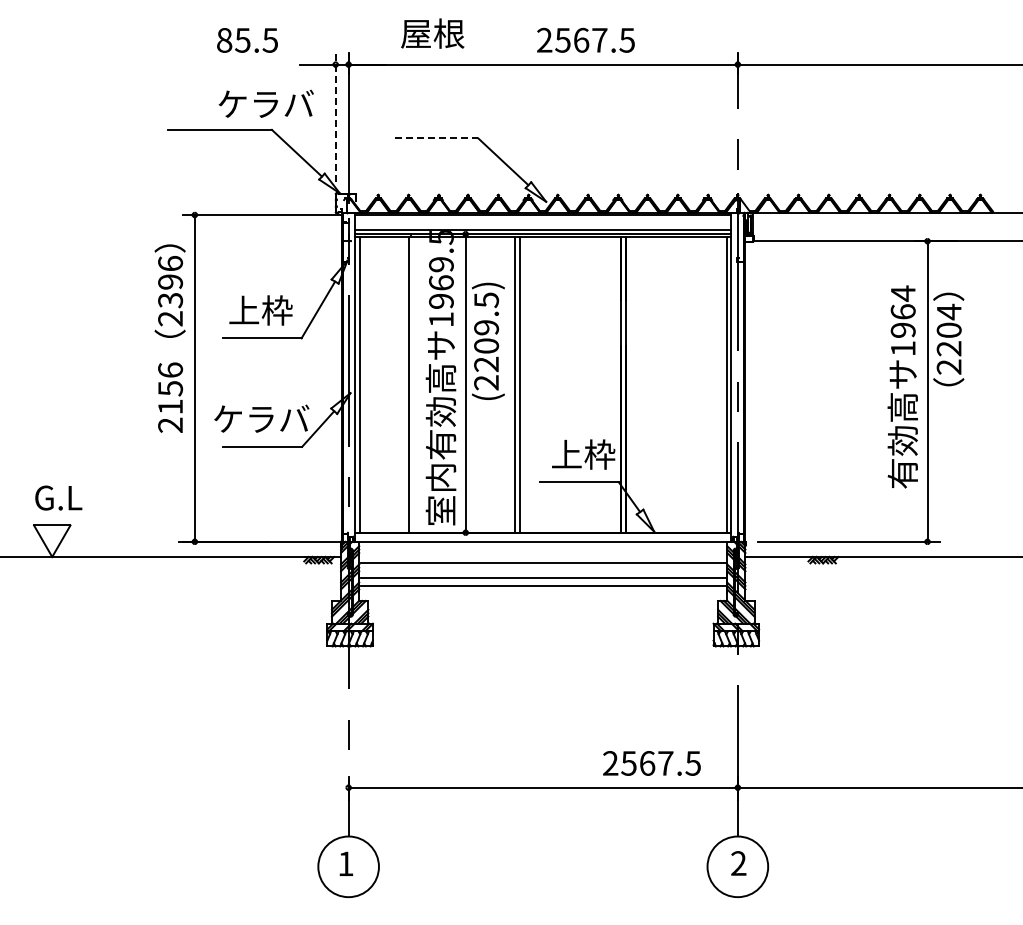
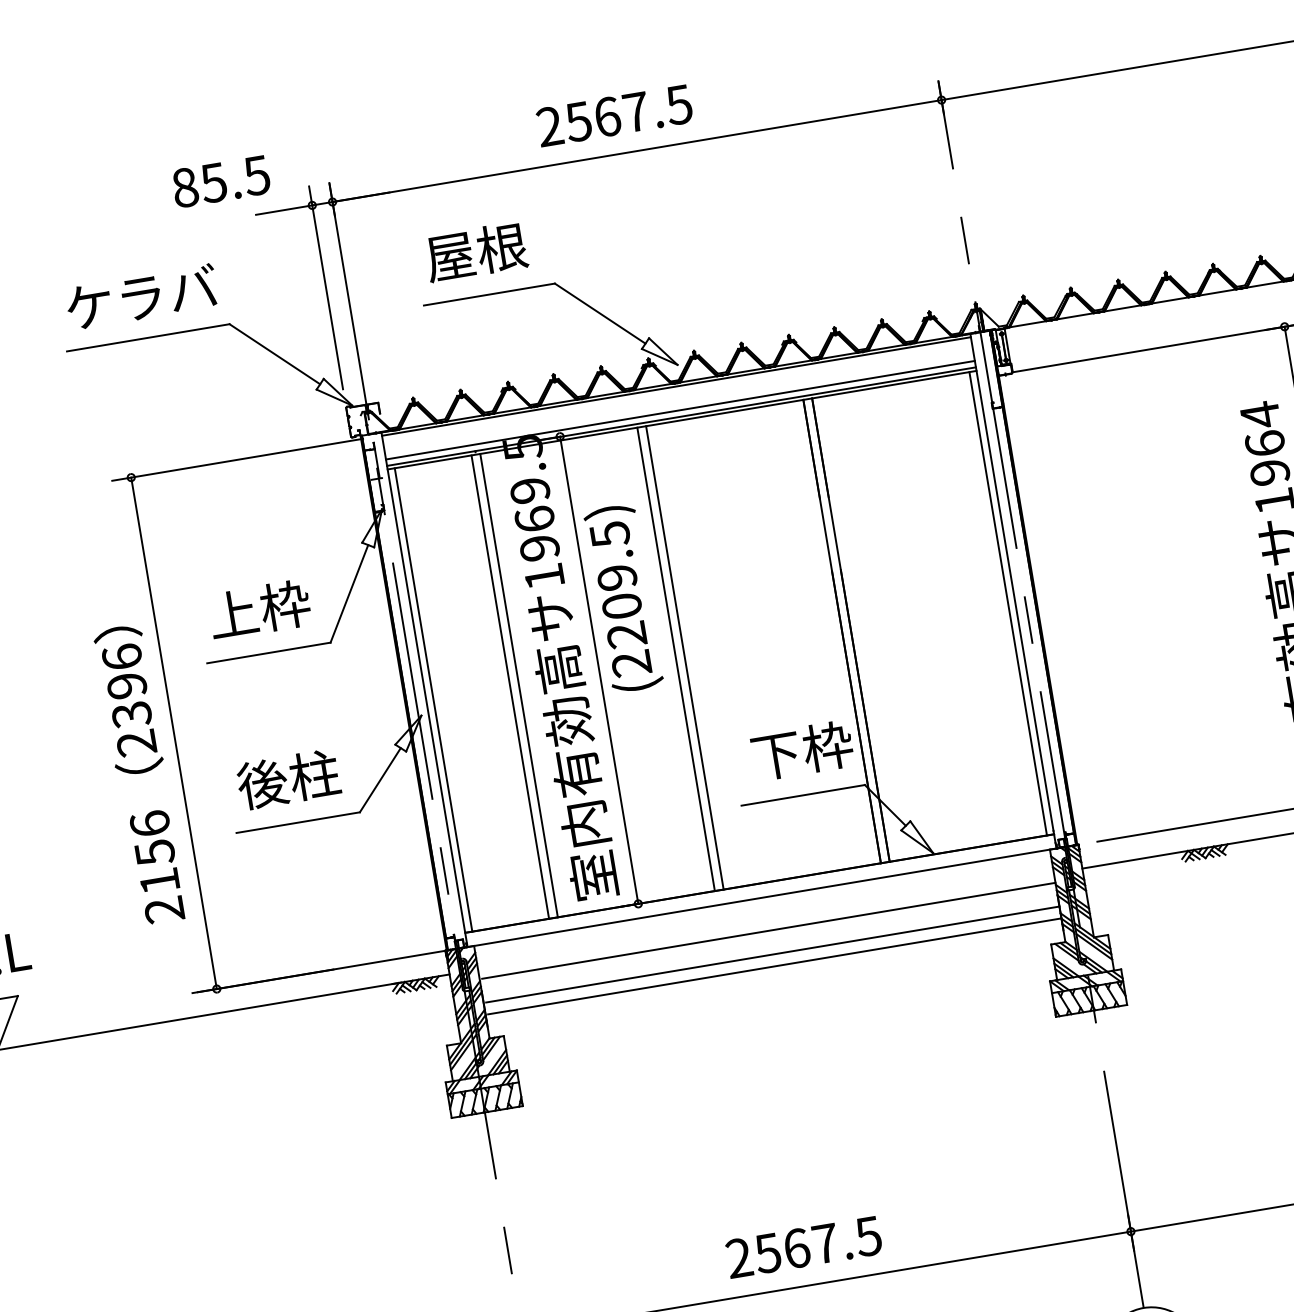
text: (432, 33) -> (475, 251), moved
text: (585, 39) -> (613, 114), moved
text: (247, 40) -> (221, 181), moved
text: (265, 103) -> (140, 296), moved
line: (335, 117) -> (325, 288), dashed -> solid
line: (436, 138) -> (489, 294), dashed -> solid
text: (169, 338) -> (140, 774), moved
line: (414, 384) -> (519, 685), added
text: (261, 418) -> (288, 778), ケラバ -> 後柱
text: (566, 454) -> (775, 755), 上枠 -> 下枠
text: (651, 763) -> (803, 1247), moved

